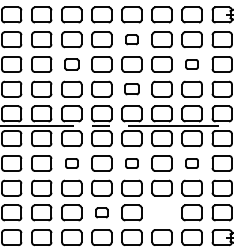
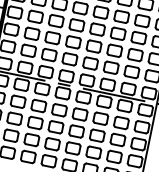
part: (131, 39) -> (97, 29), size x1.67
part: (71, 64) -> (52, 38), size x1.43
part: (191, 64) -> (134, 54), size x1.67
part: (131, 88) -> (90, 63), size x1.43
part: (71, 163) -> (38, 106), size x1.67
part: (131, 163) -> (79, 114), size x1.67
part: (191, 163) -> (120, 122), size x1.67
part: (101, 212) -> (52, 143), size x1.67
part: (161, 212) -> (93, 152), added

